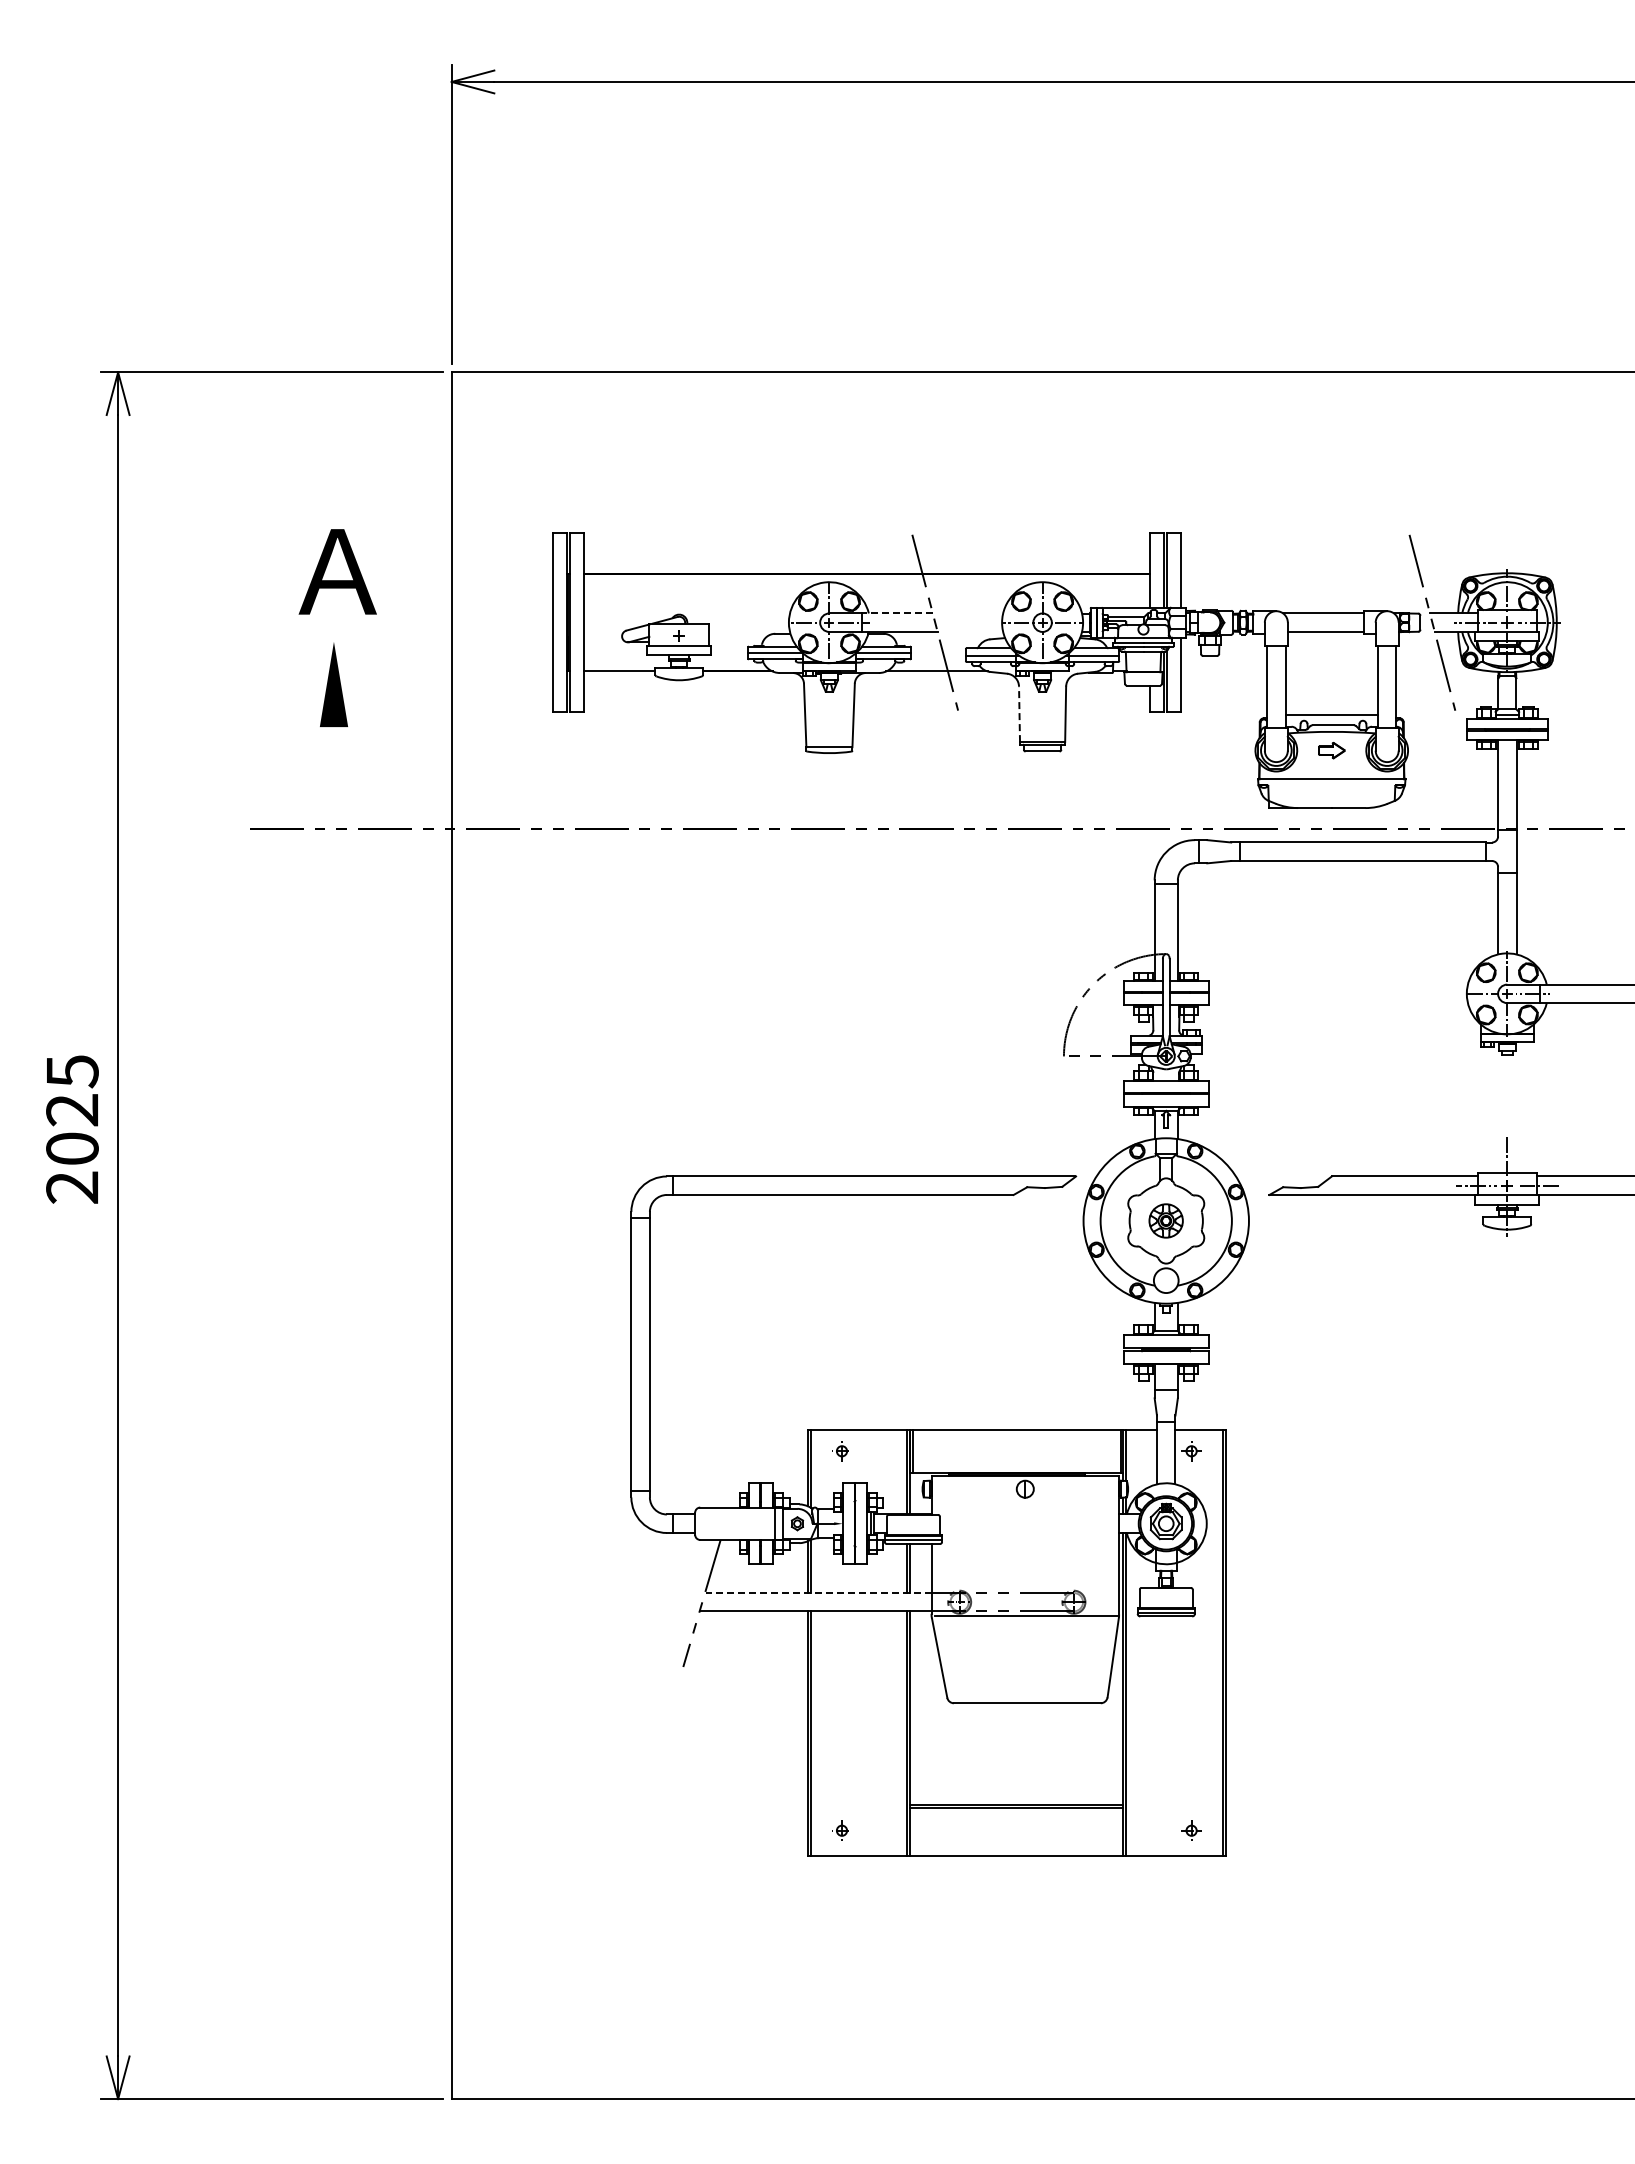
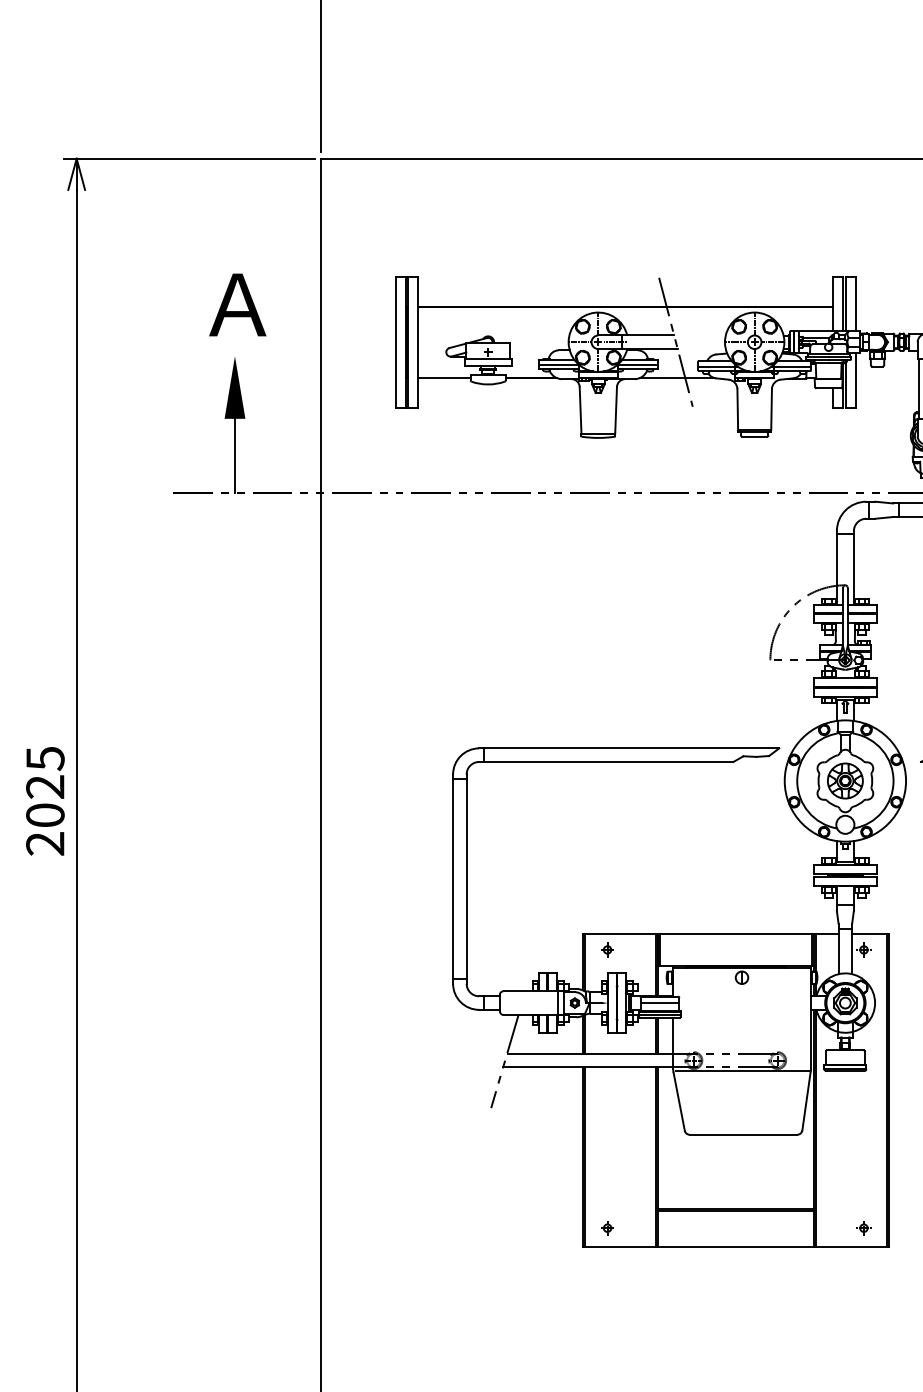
line: (896, 613) -> (647, 335), dashed -> solid
line: (1019, 714) -> (737, 409), dashed -> solid
line: (333, 777) -> (234, 455), added
text: (72, 1129) -> (45, 801), moved
part: (1165, 1220) -> (844, 780), size x1.43
line: (913, 1523) -> (660, 1002), added
line: (818, 1592) -> (590, 1053), dashed -> solid

